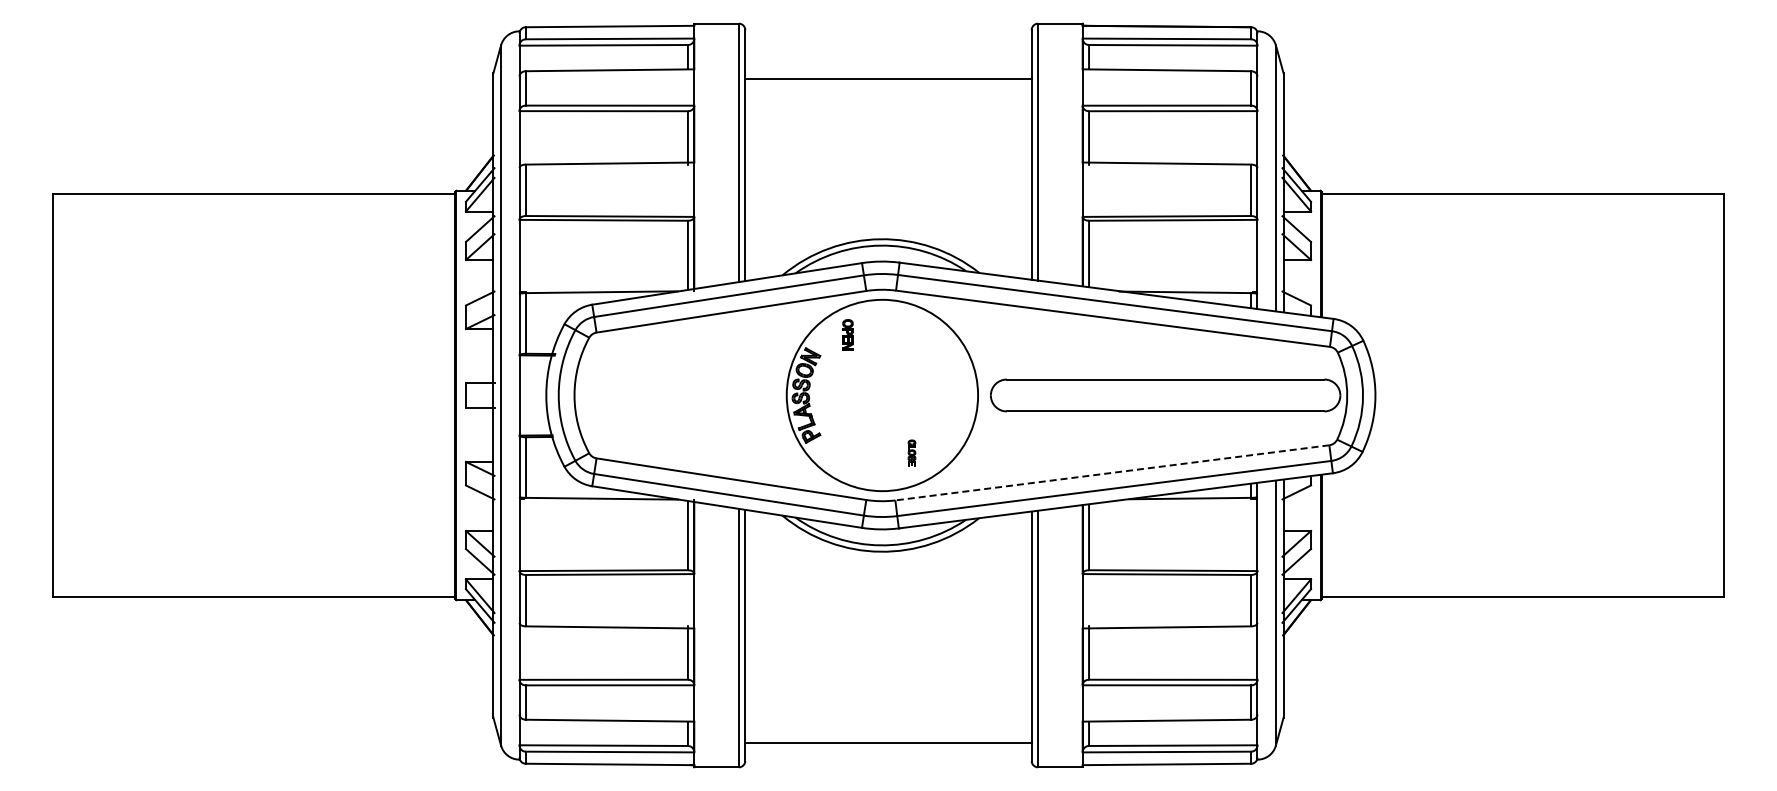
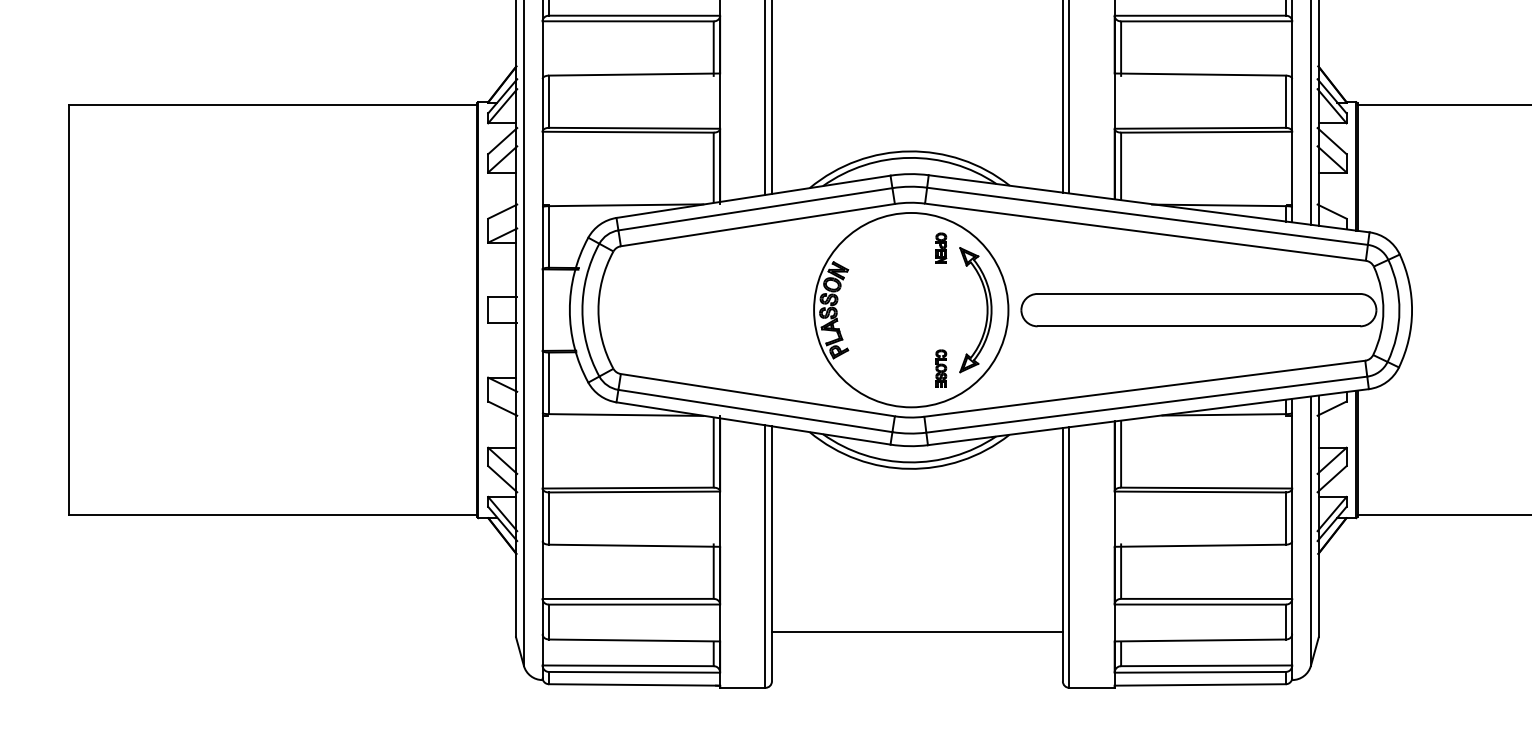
part: (847, 334) -> (940, 248), moved
part: (956, 395) -> (986, 310), added
part: (911, 452) -> (940, 368), size x1.43
line: (1112, 472) -> (1144, 388), dashed -> solid
line: (888, 743) -> (917, 632), moved

